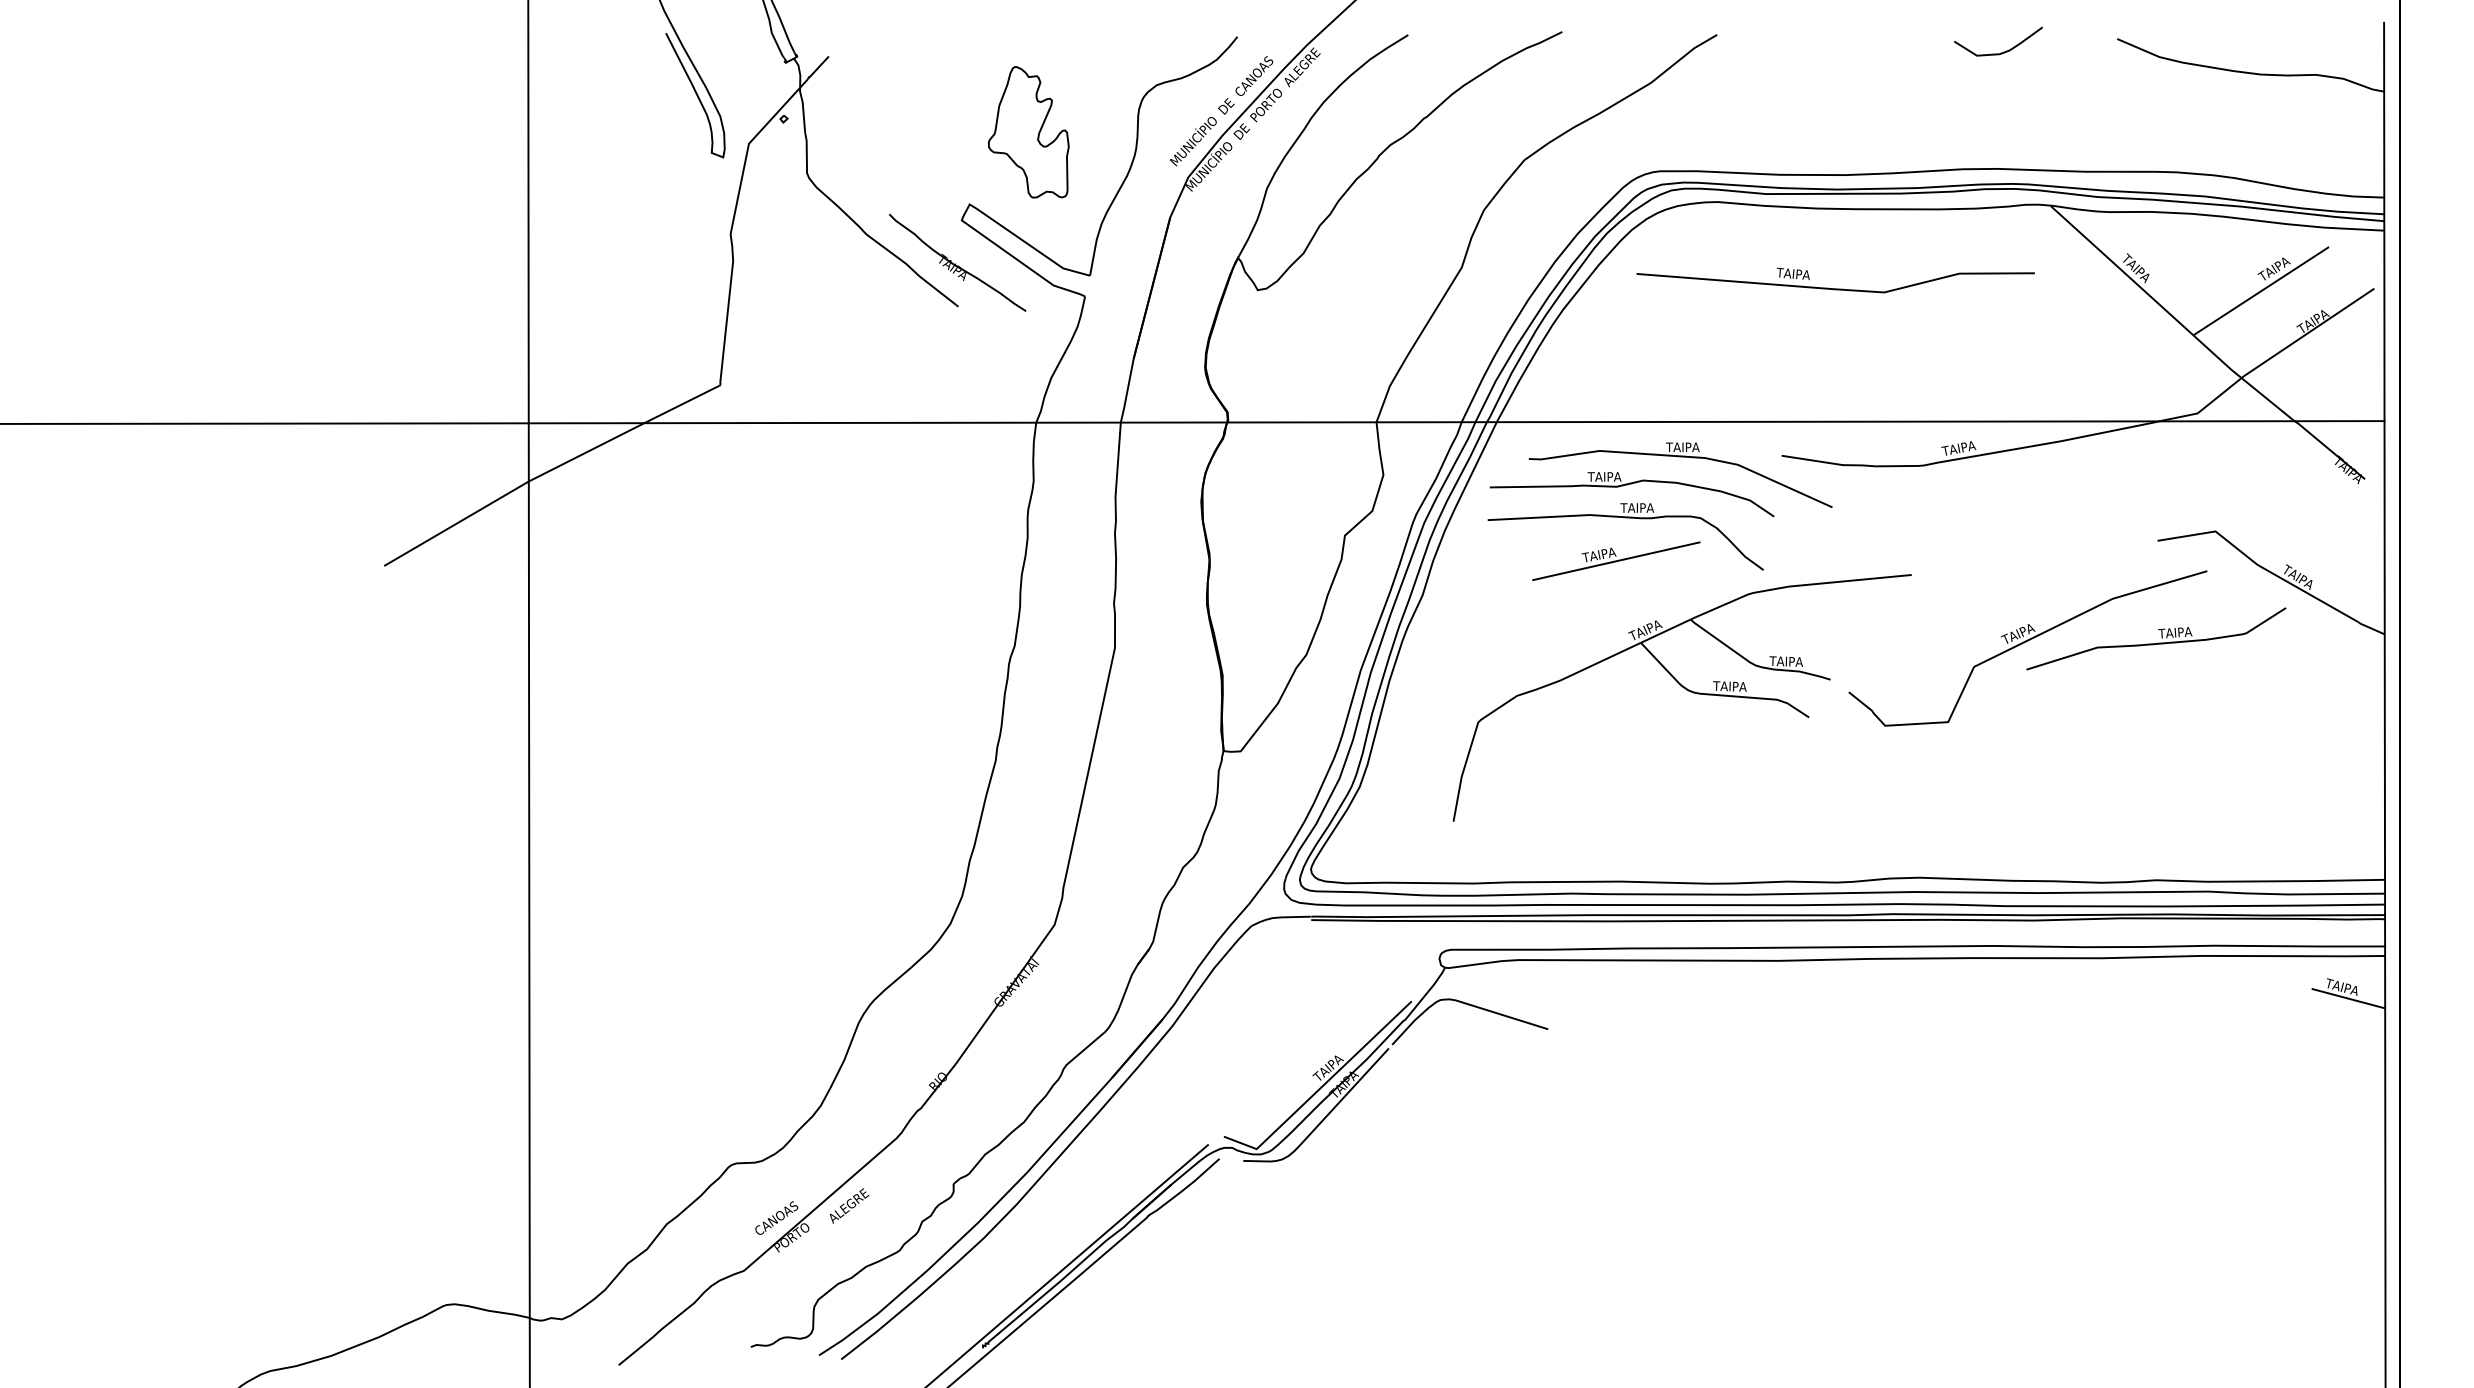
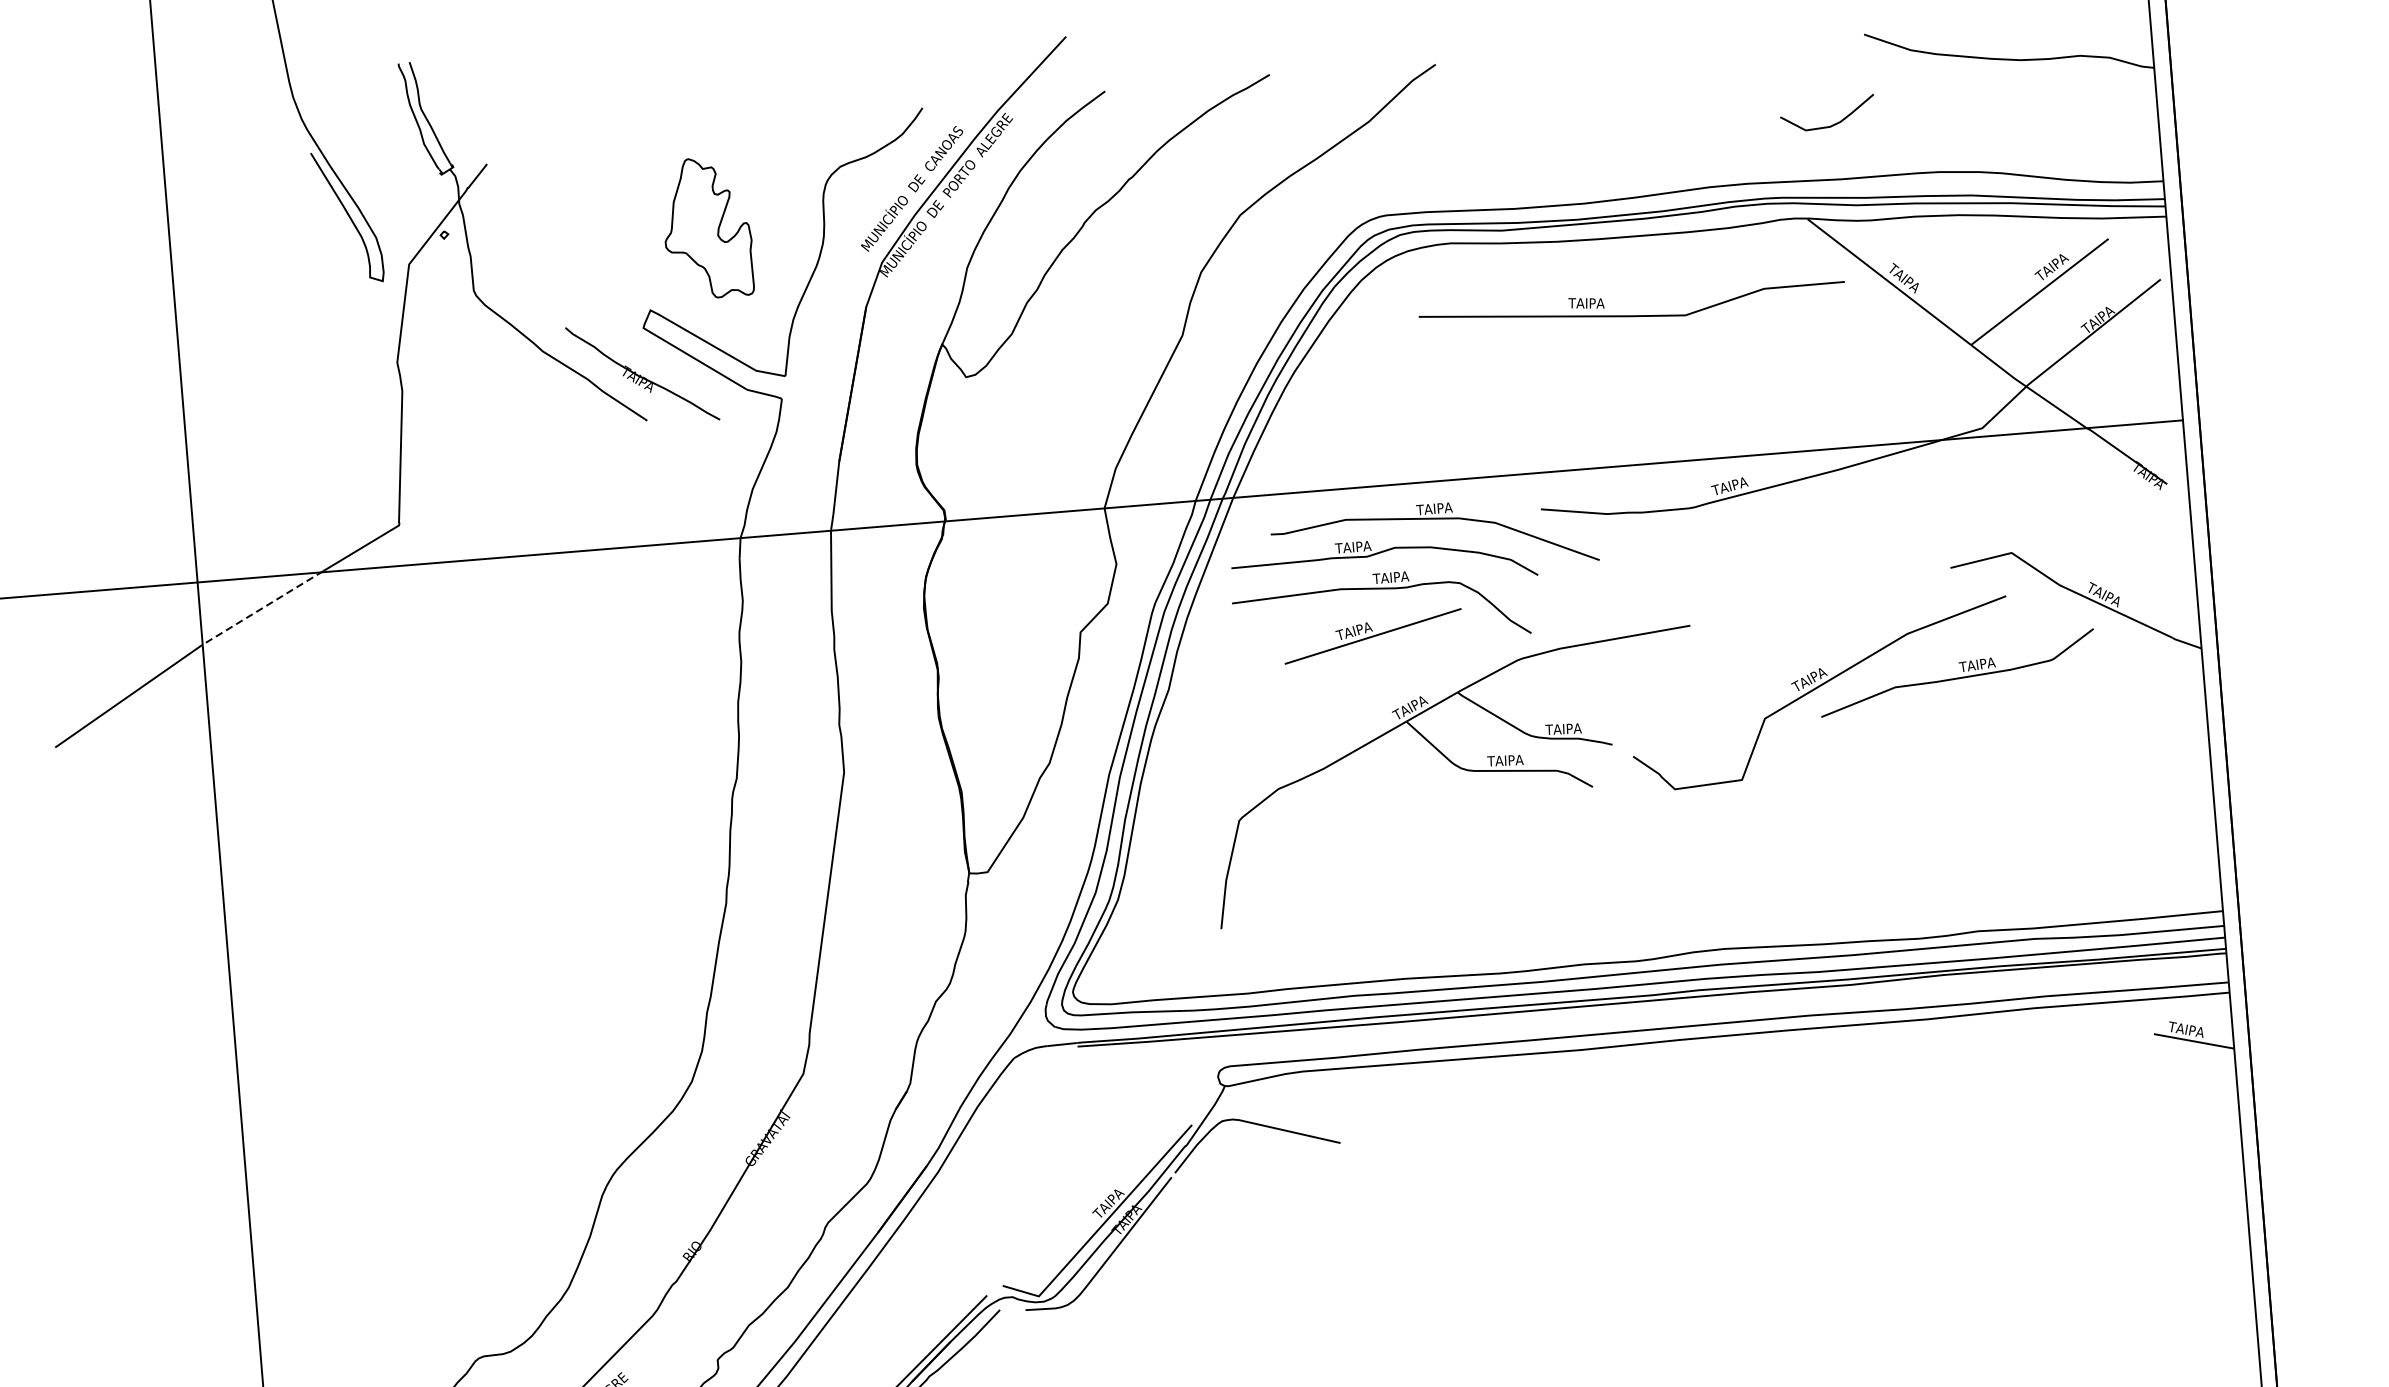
curve: (2003, 51) -> (1833, 123), moved
part: (1835, 288) -> (1632, 315), moved
line: (587, 451) -> (262, 607), solid -> dashed

